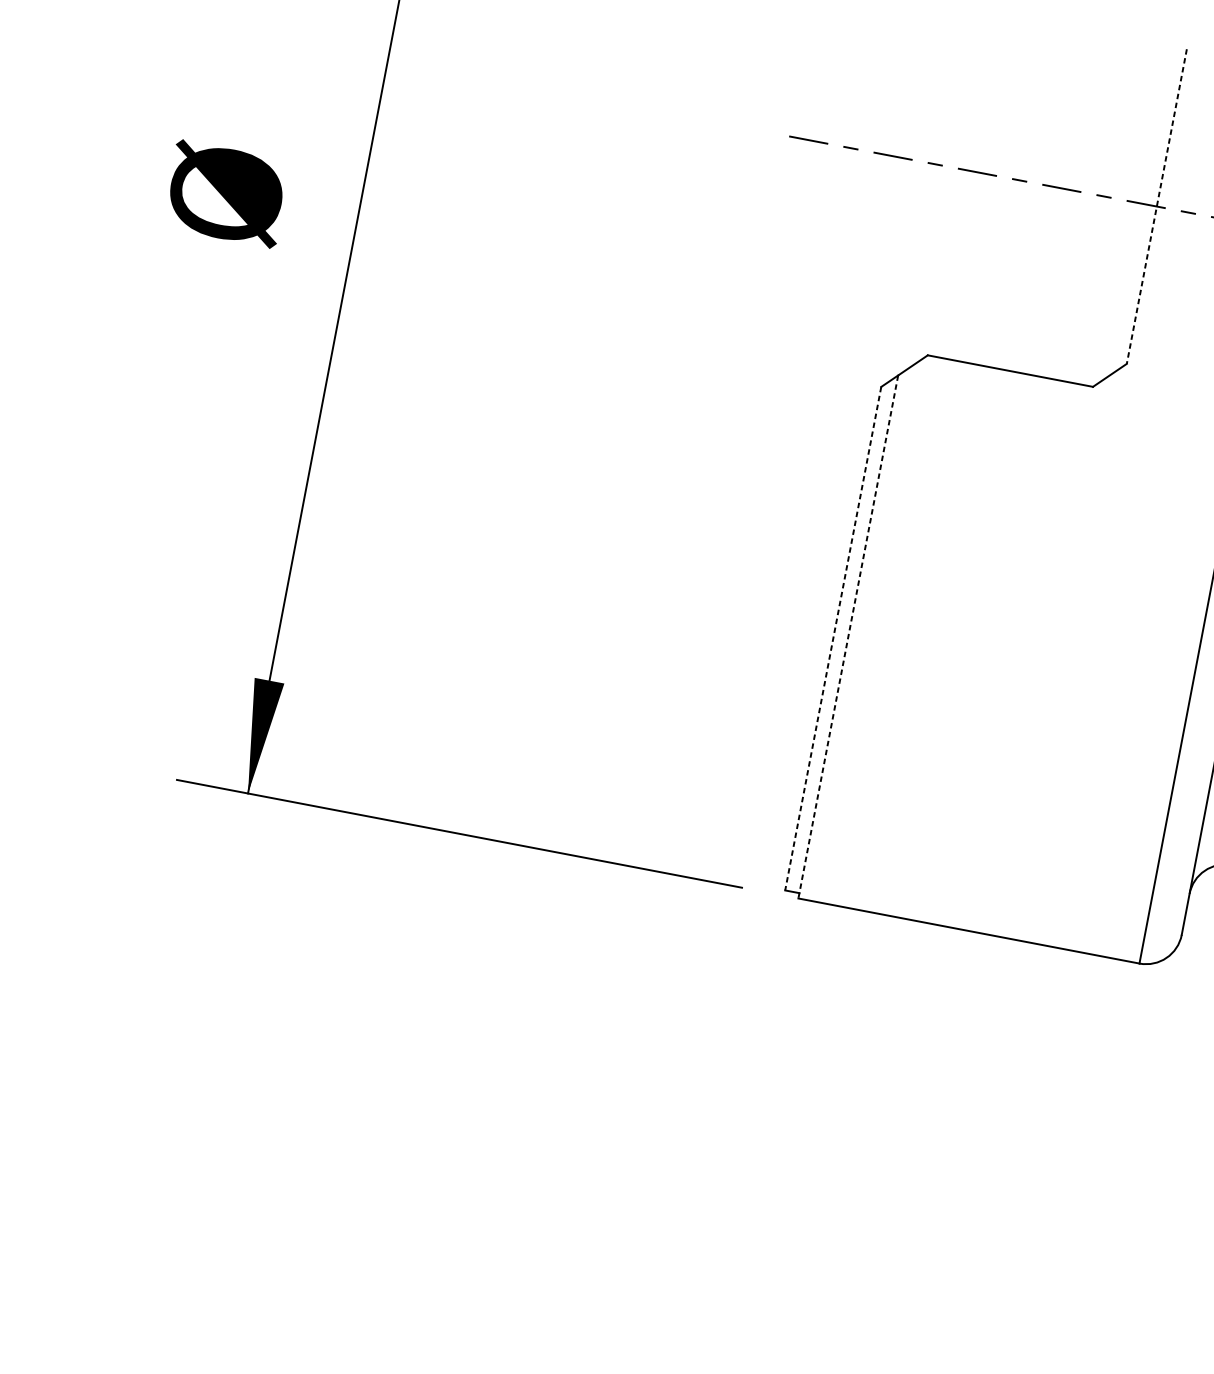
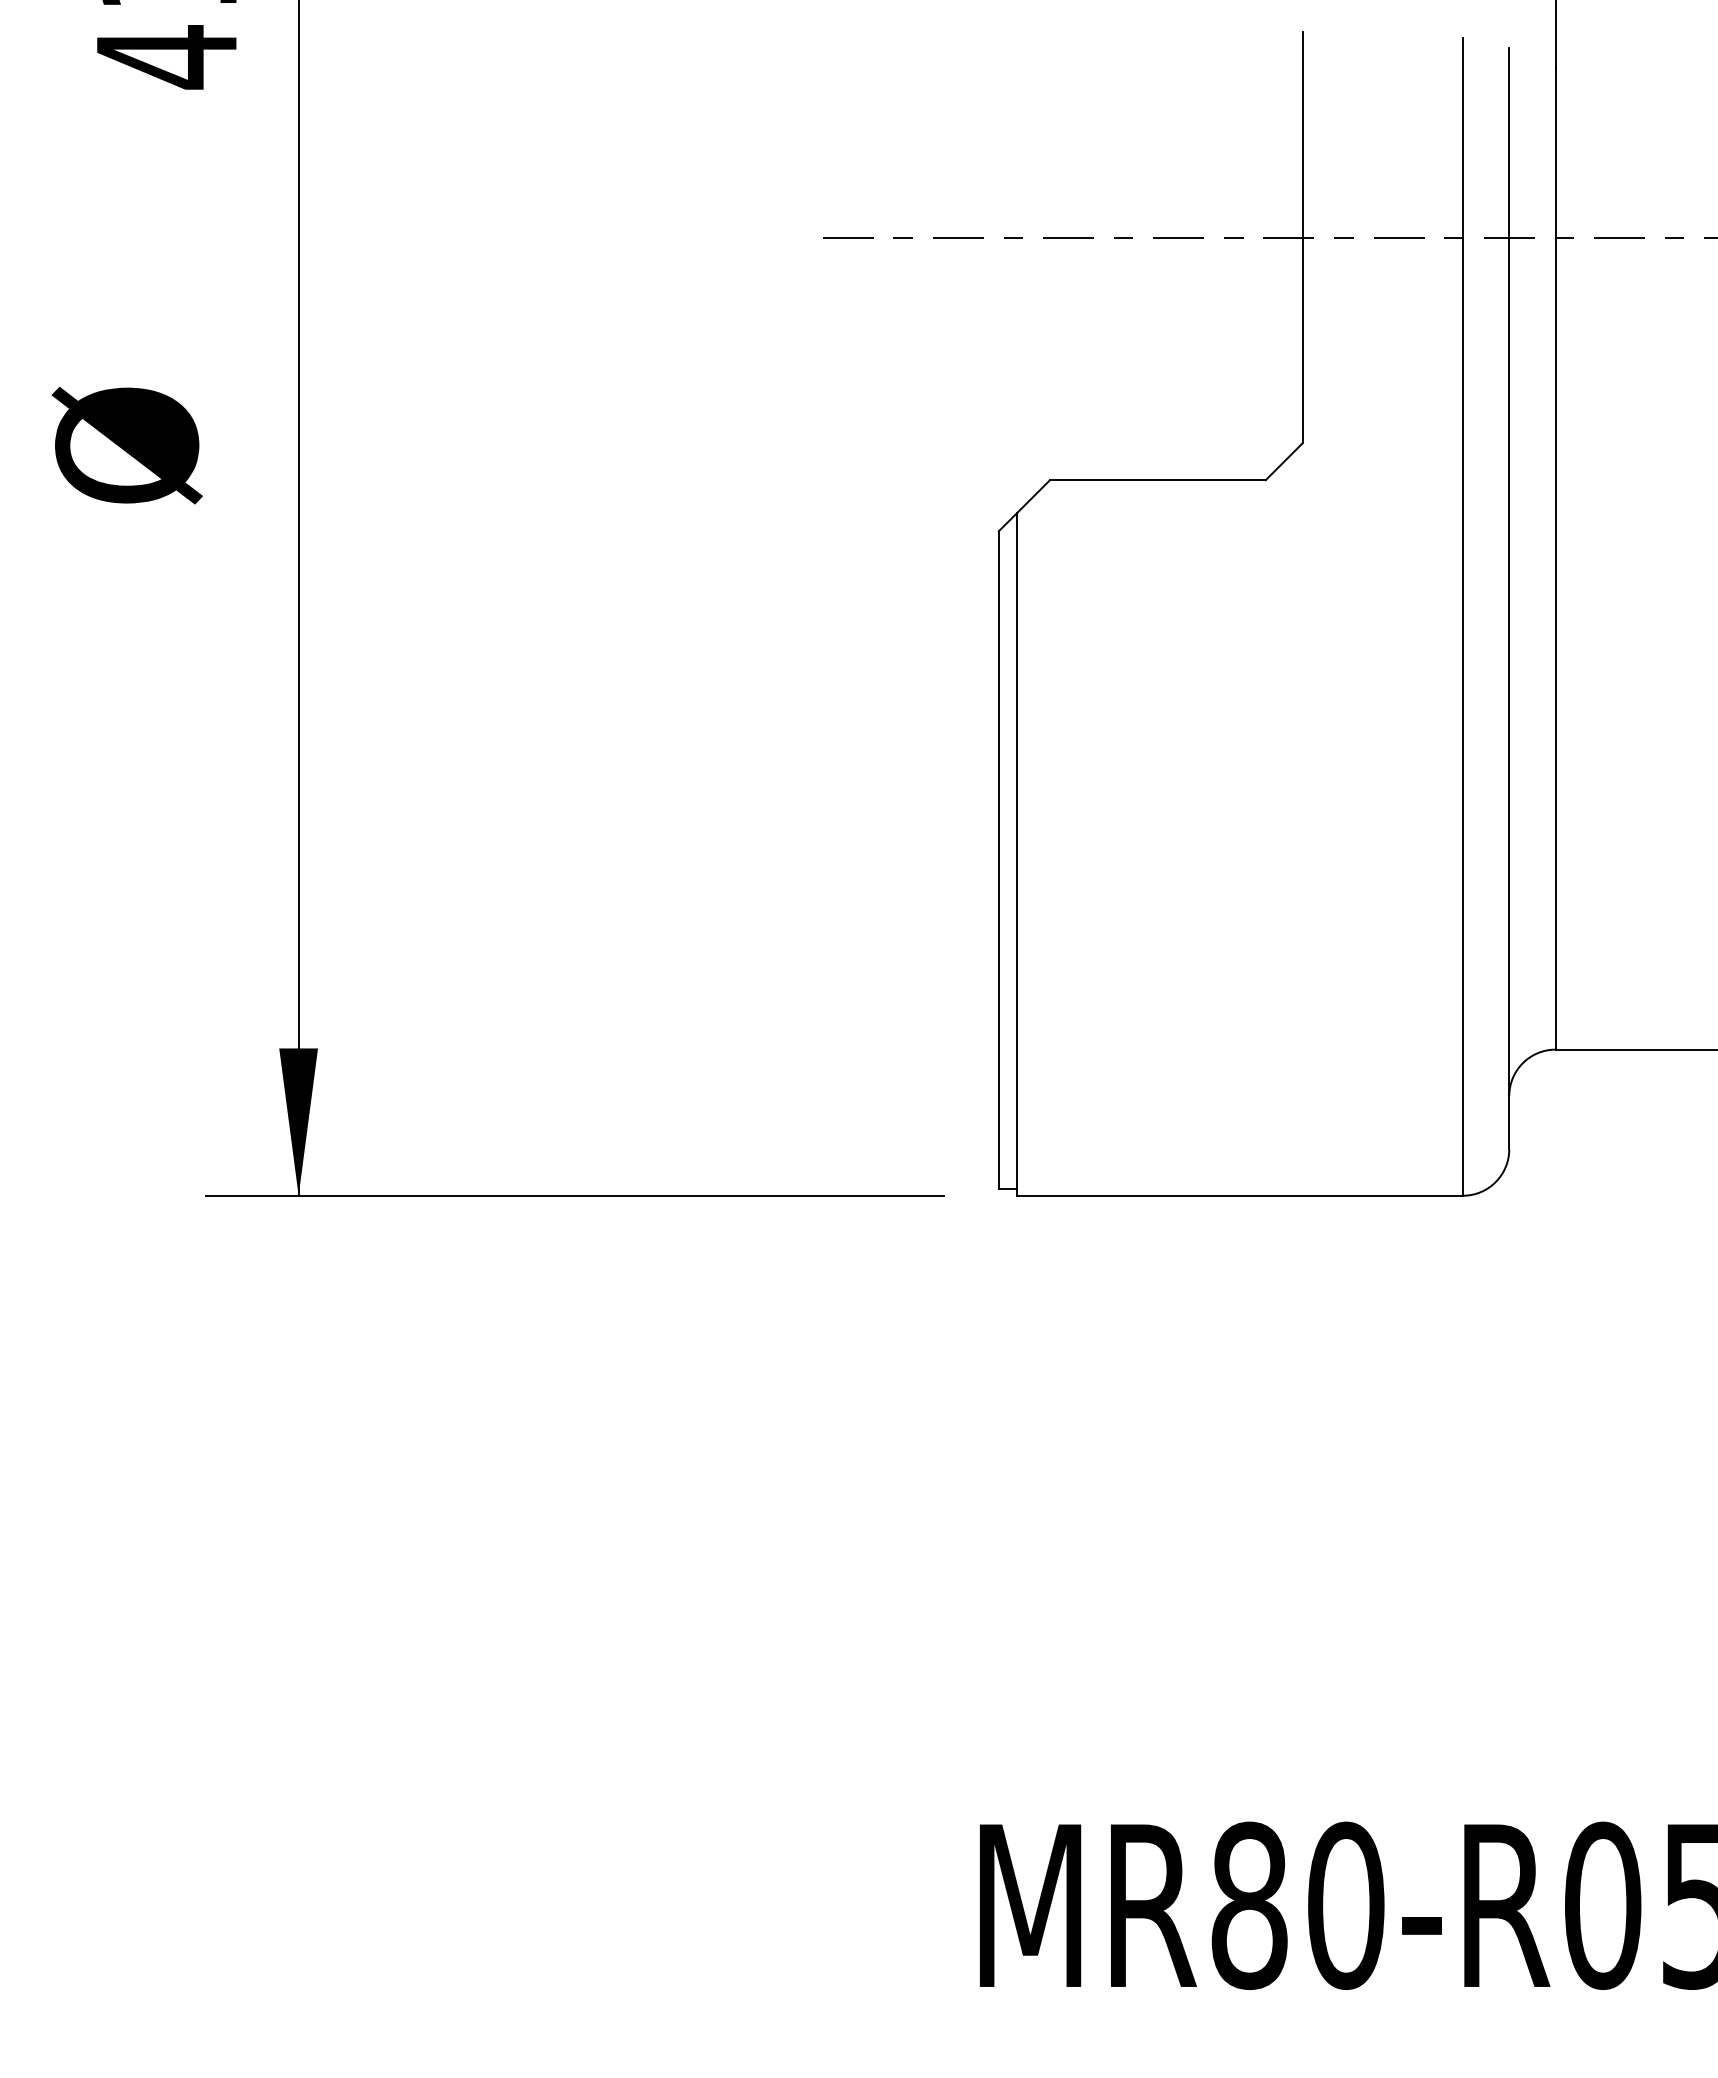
line: (1156, 207) -> (1302, 238), dashed -> solid
line: (848, 637) -> (1017, 854), dashed -> solid
line: (832, 639) -> (998, 860), dashed -> solid

